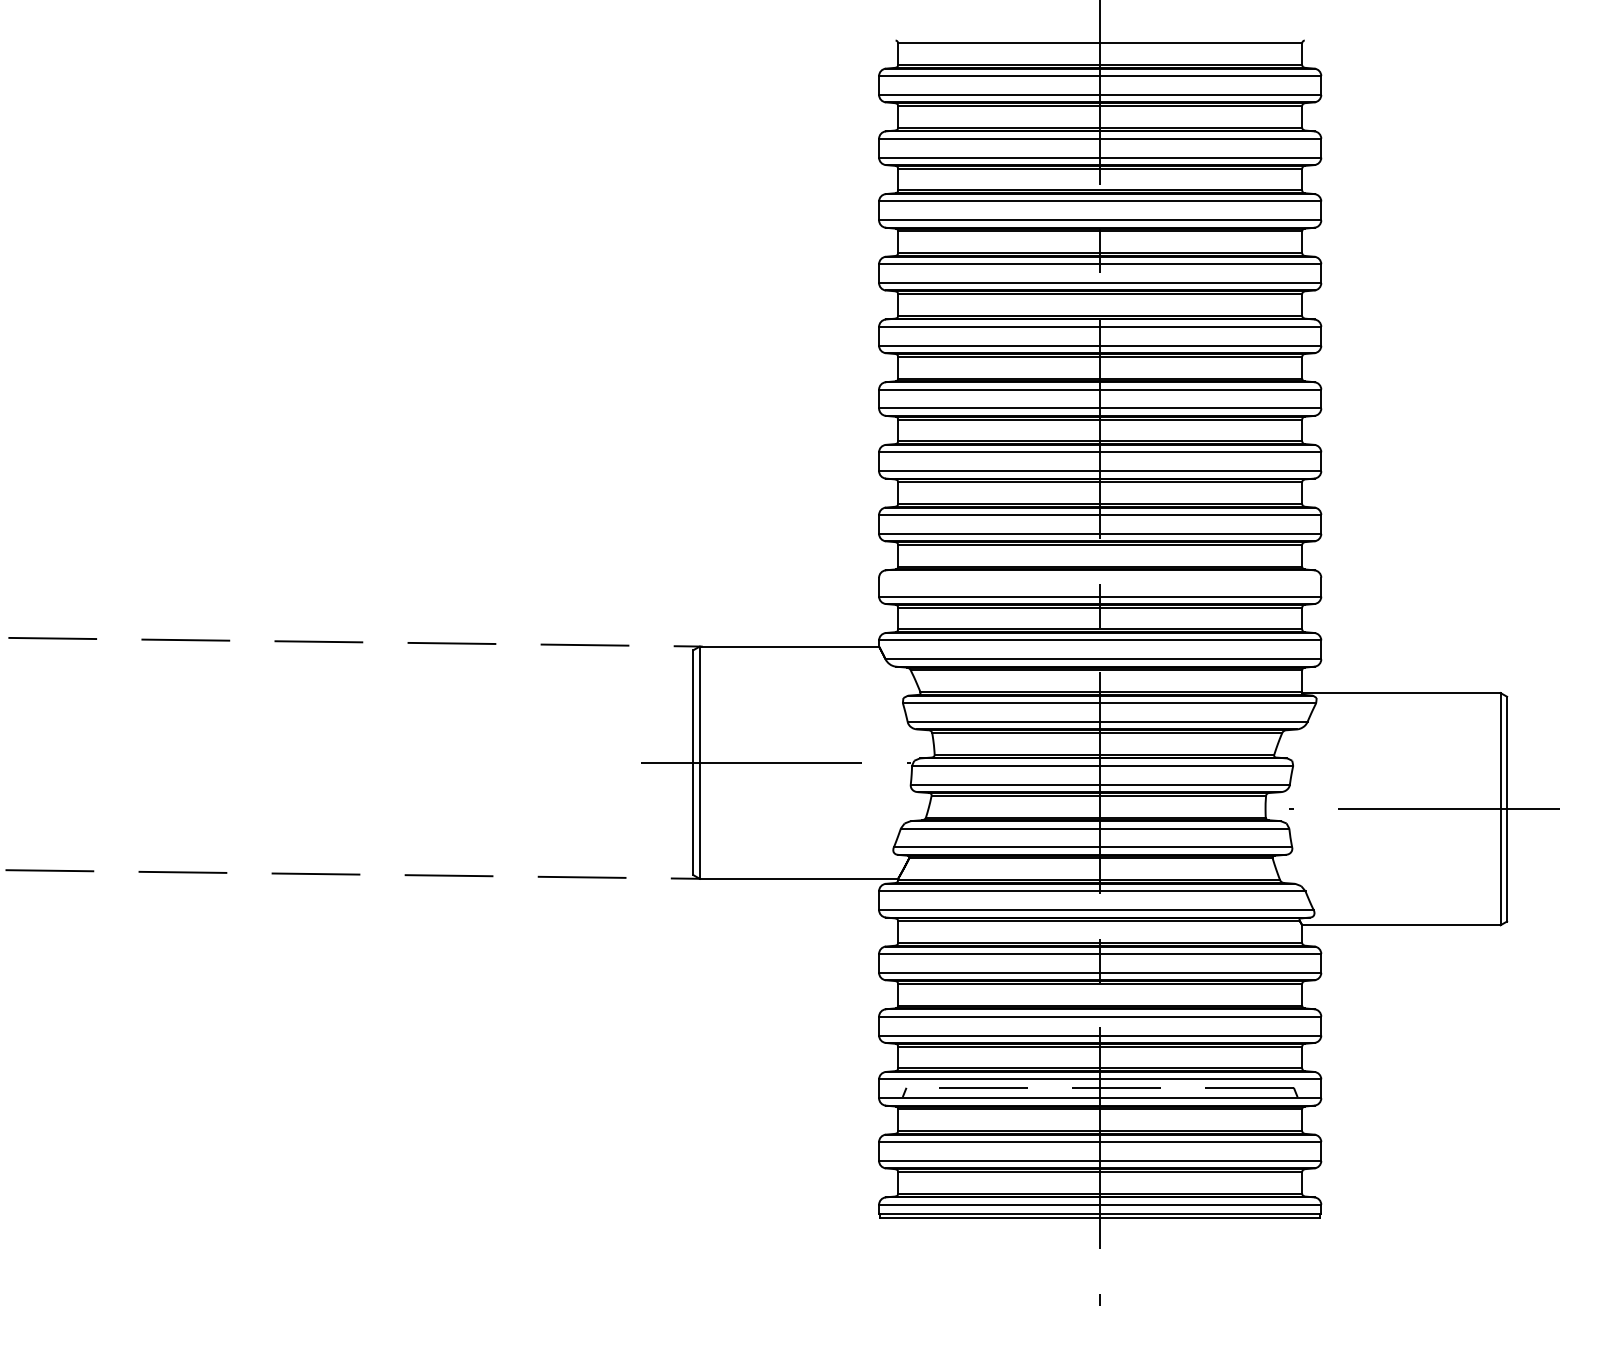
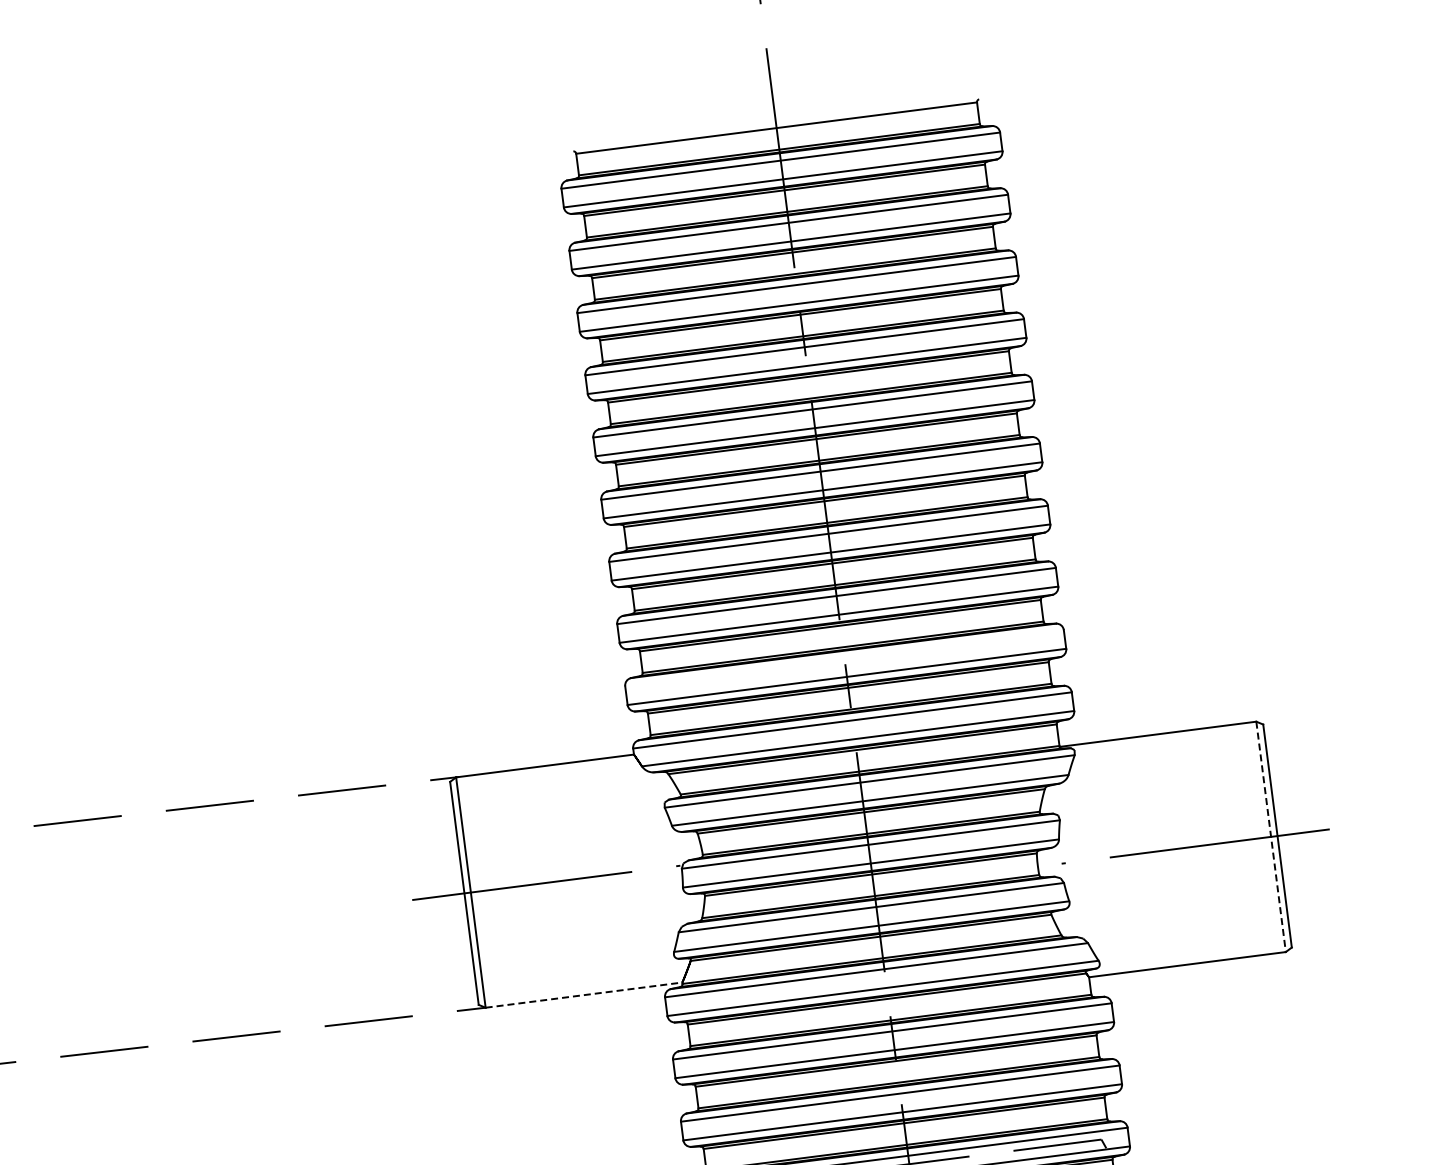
line: (1500, 809) -> (1271, 837), solid -> dashed
line: (799, 878) -> (584, 994), solid -> dashed

